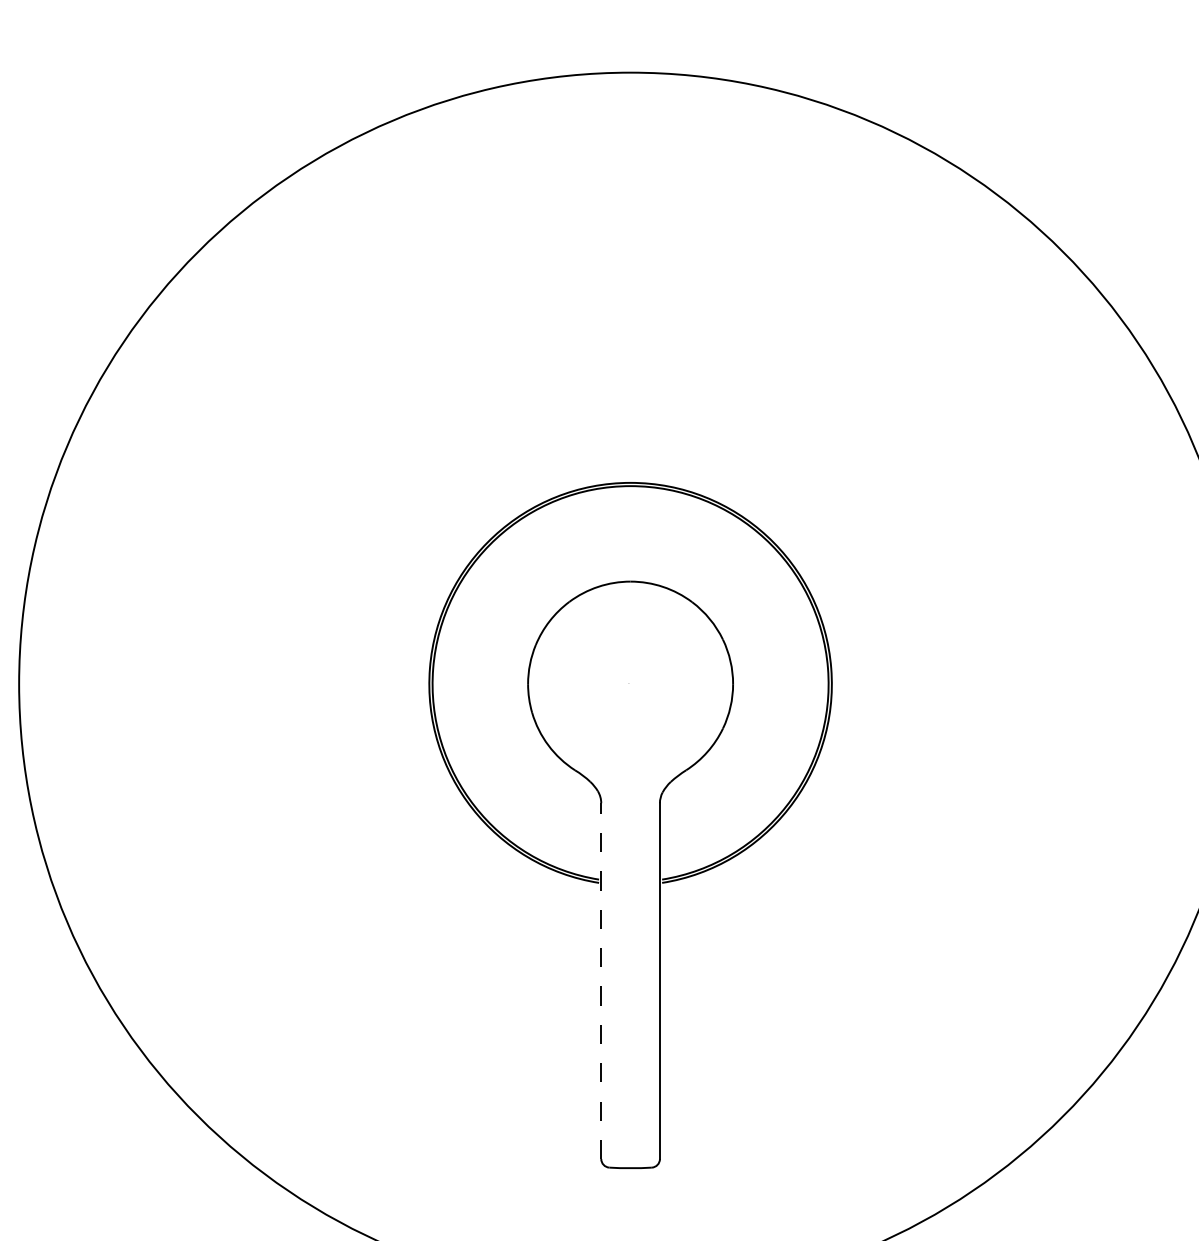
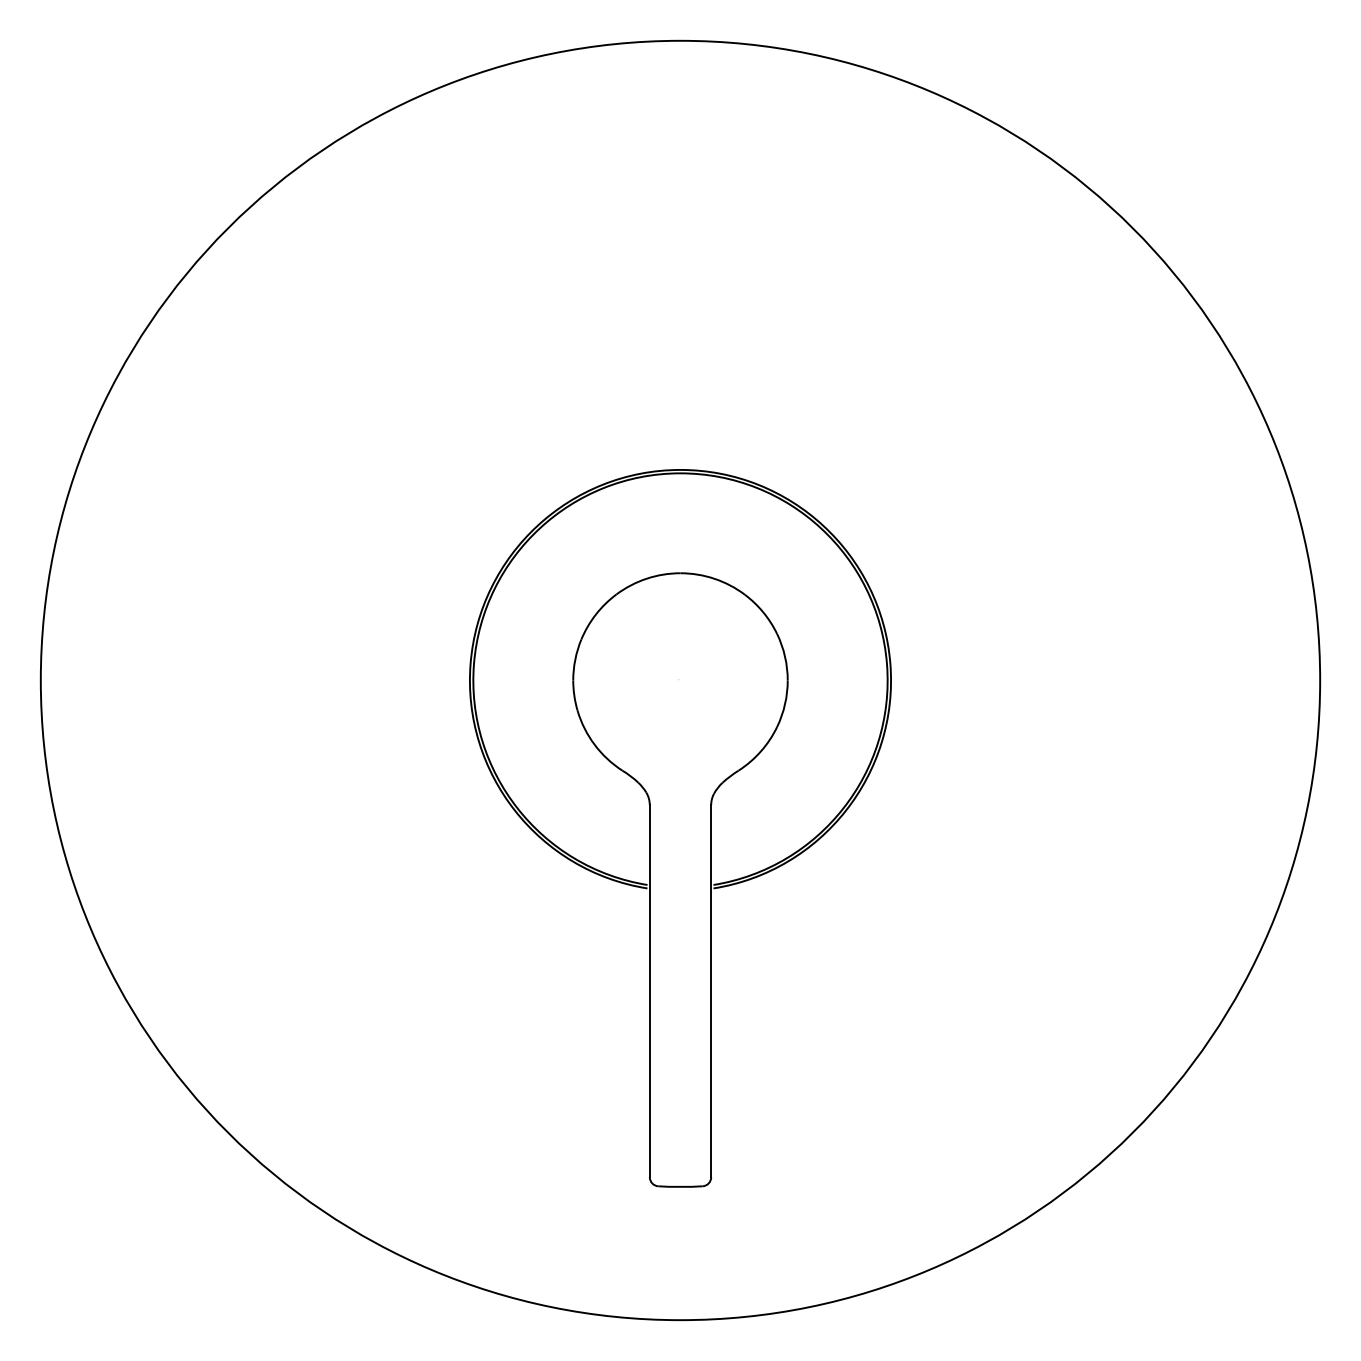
line: (600, 980) -> (649, 990), dashed -> solid

